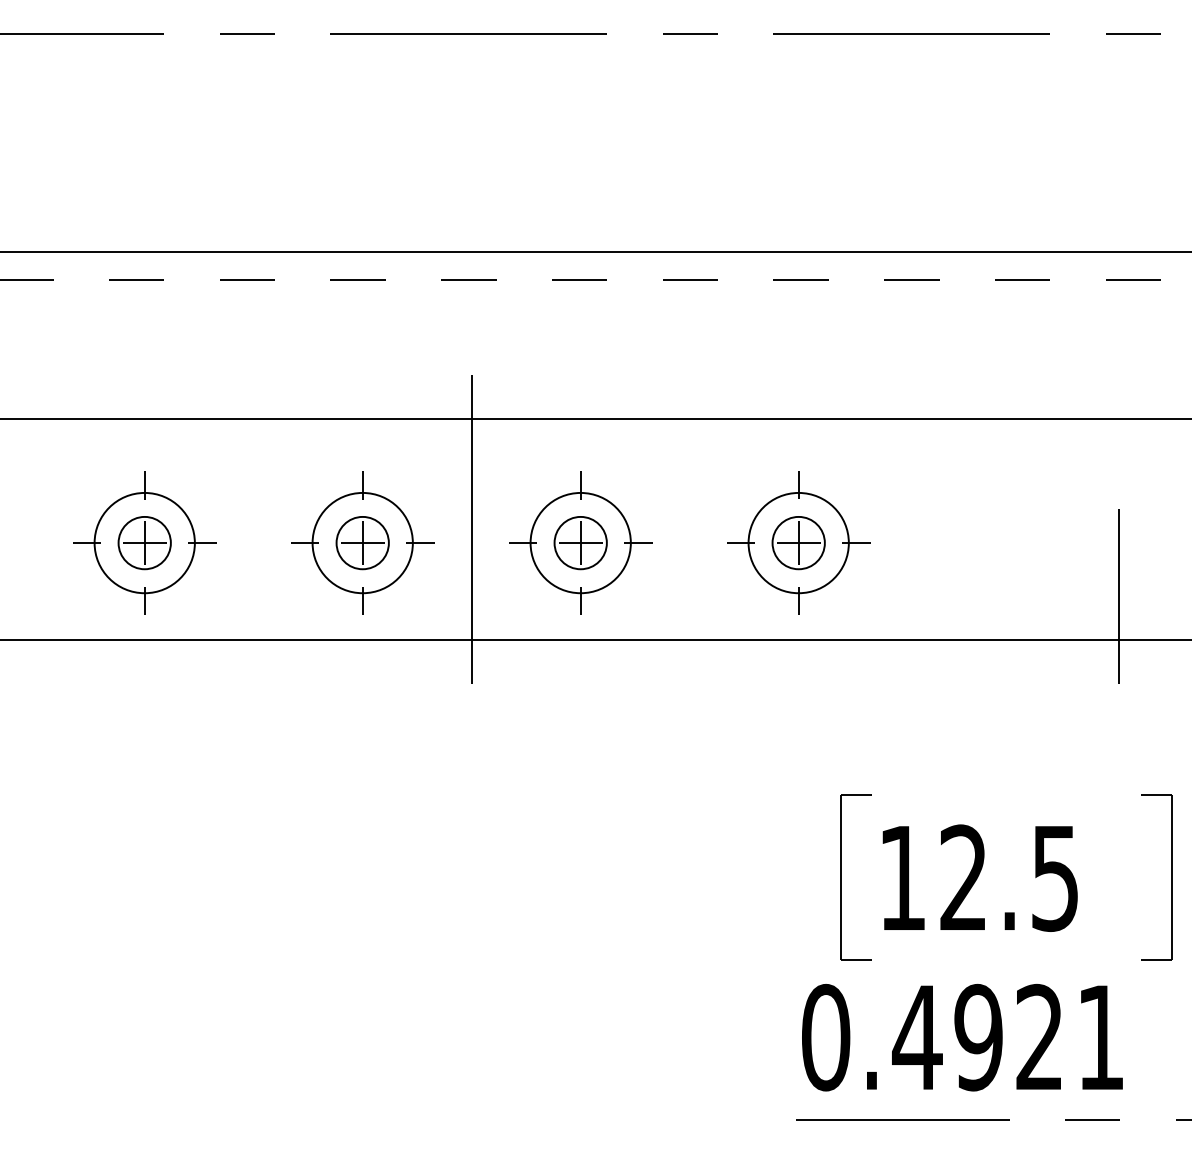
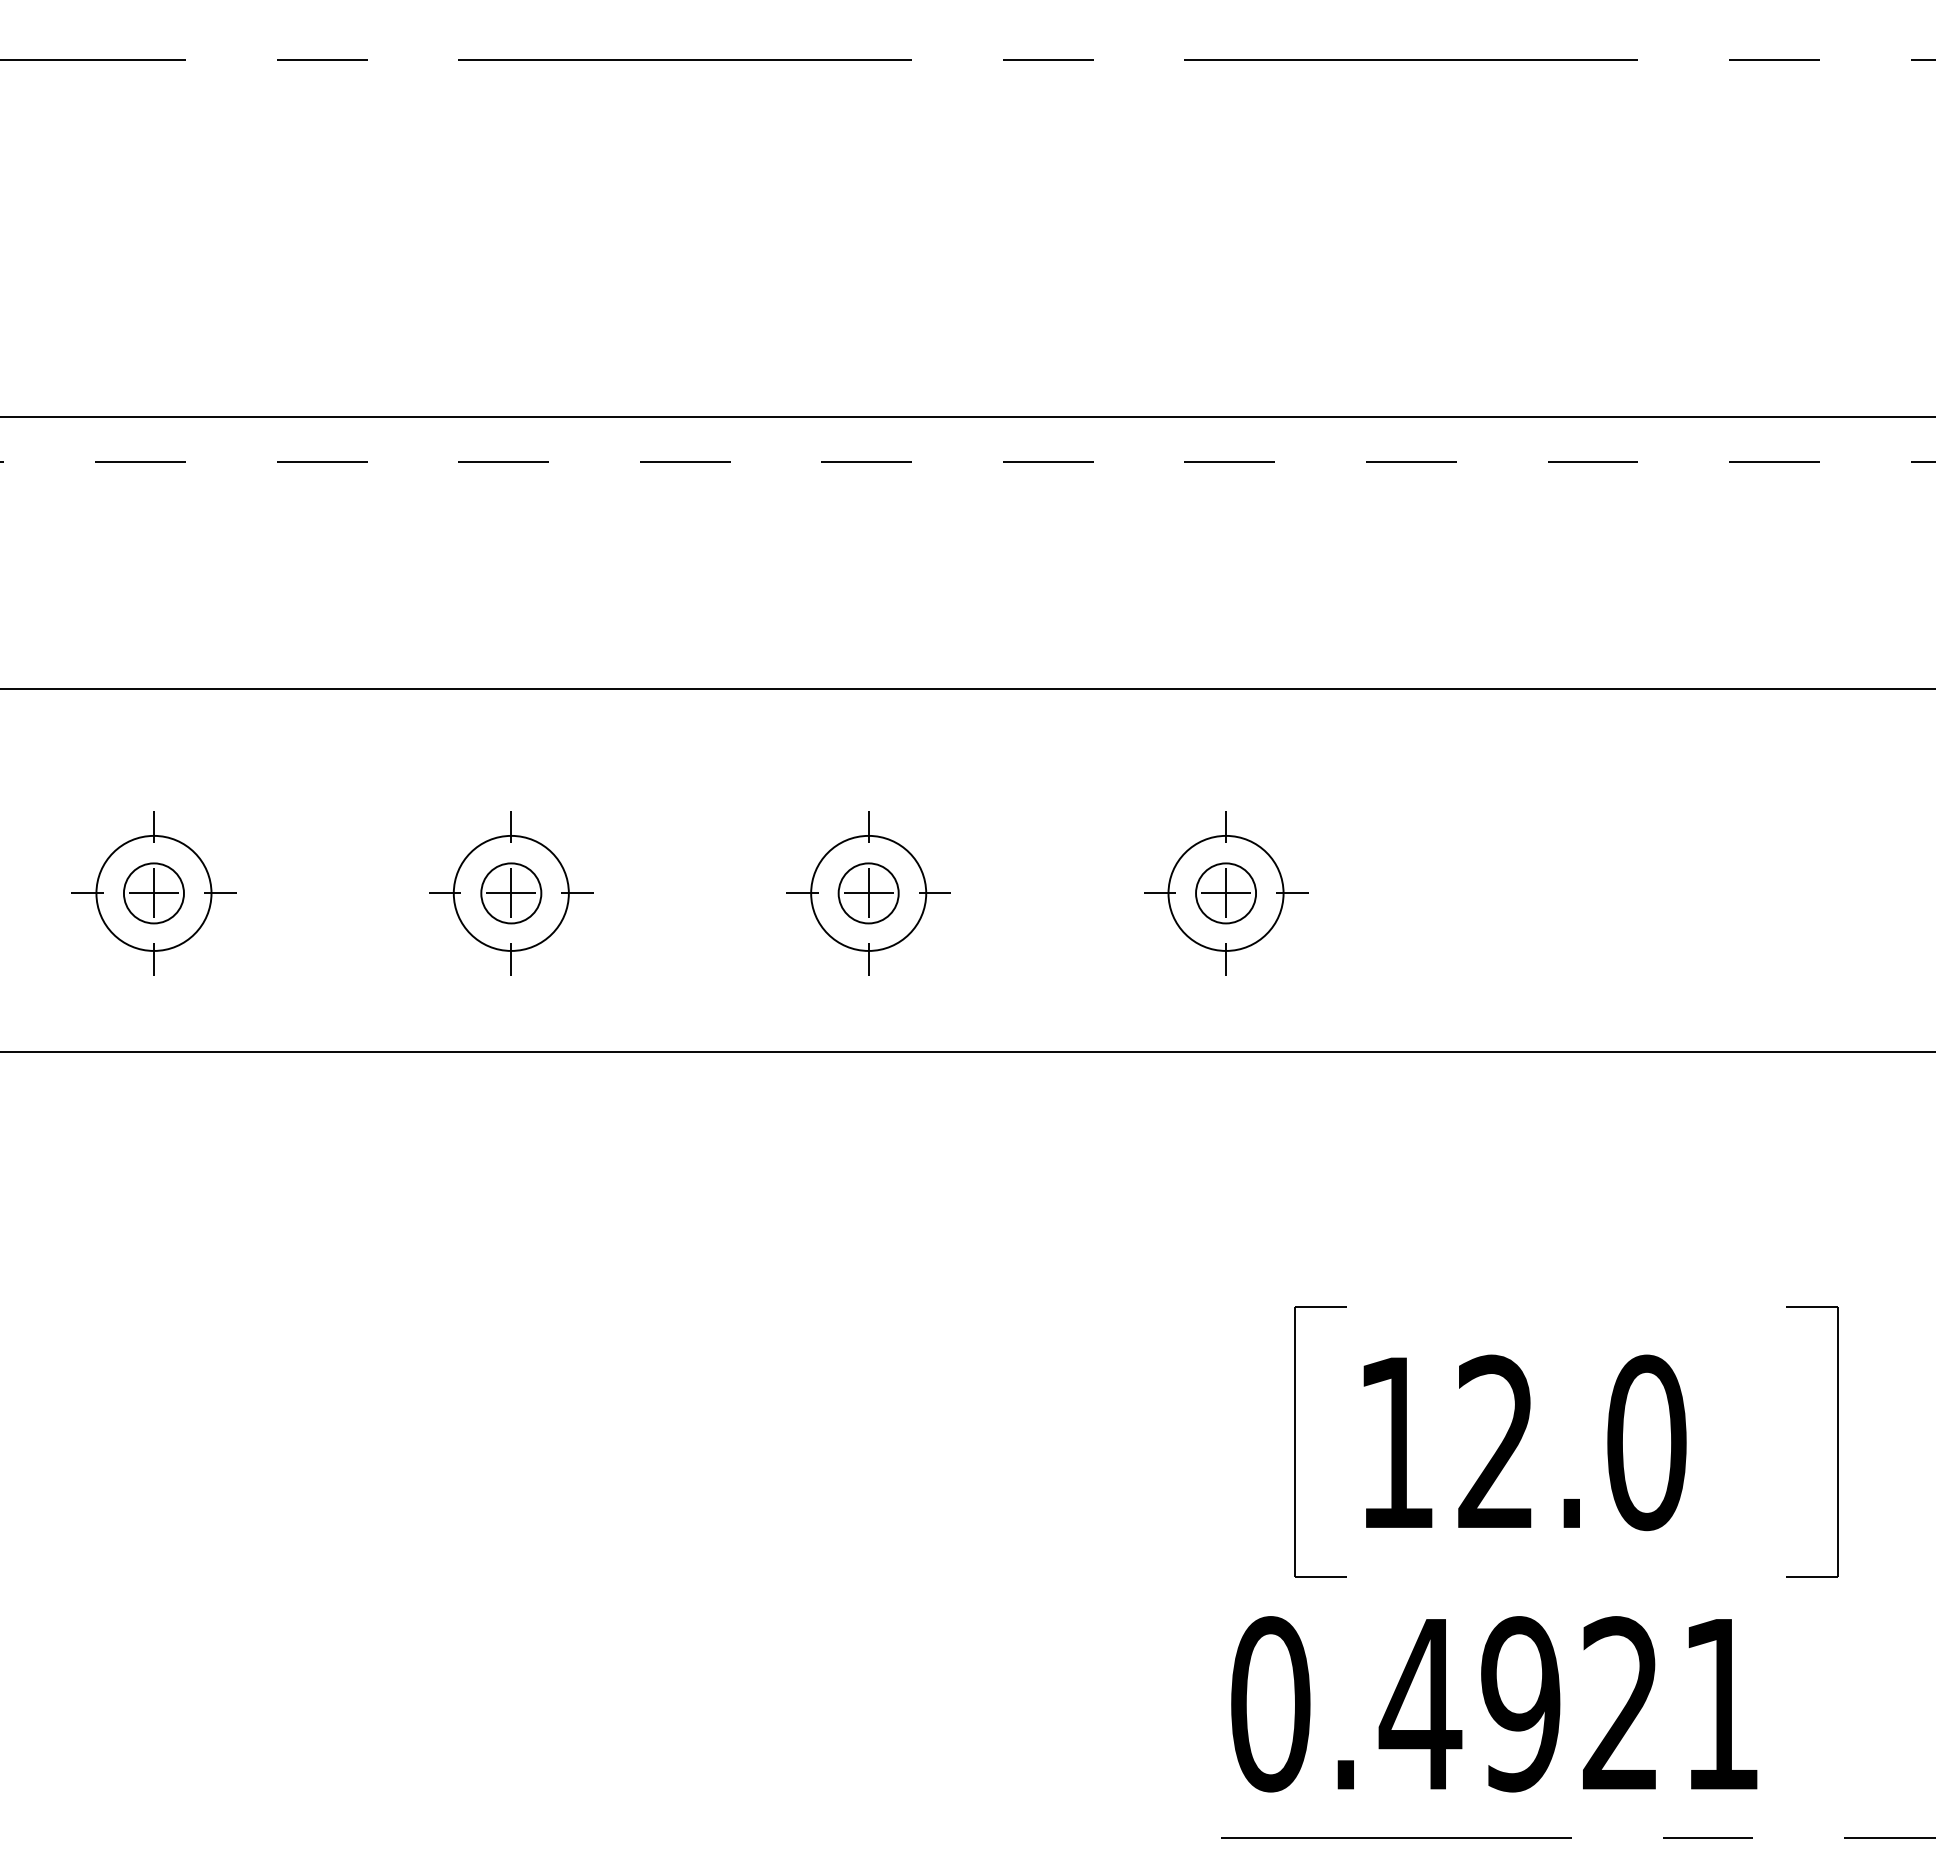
line: (471, 528) -> (689, 869), removed
part: (144, 542) -> (153, 892), size x0.7
part: (362, 542) -> (510, 892), size x0.7
part: (580, 542) -> (868, 892), size x0.7
part: (798, 542) -> (1225, 892), size x0.7
line: (1118, 596) -> (1750, 981), removed
text: (1055, 877) -> (1646, 1441), 12.5 -> 12.0

